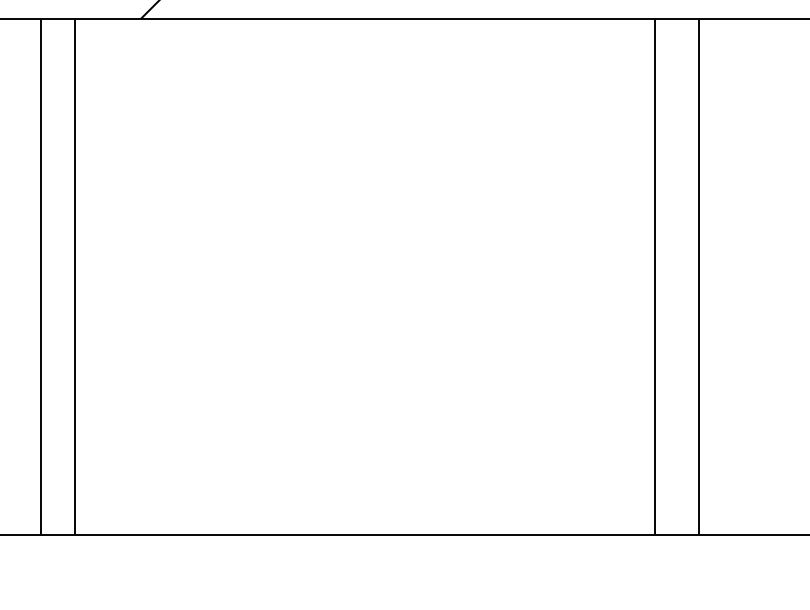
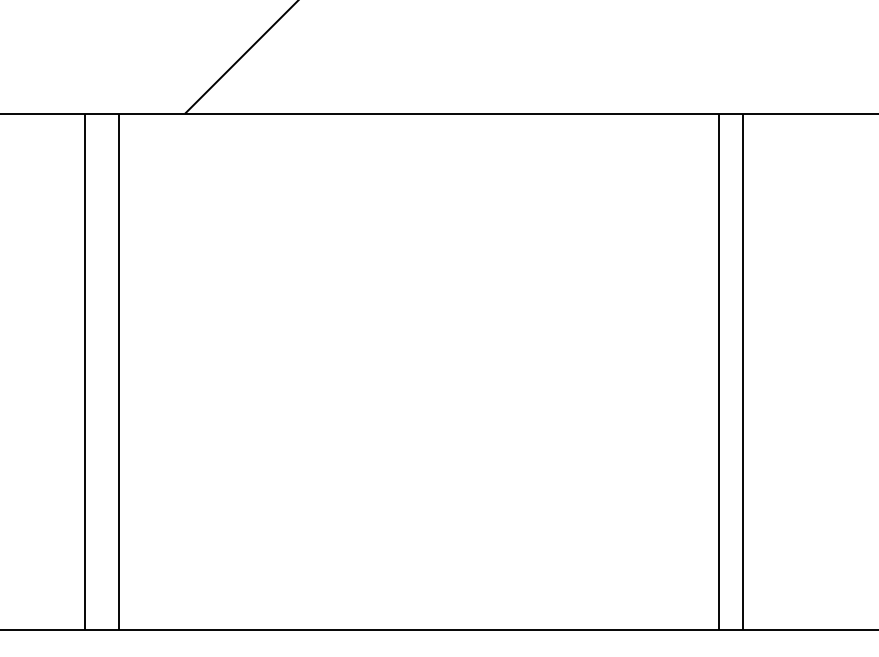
line: (654, 276) -> (718, 371), moved

